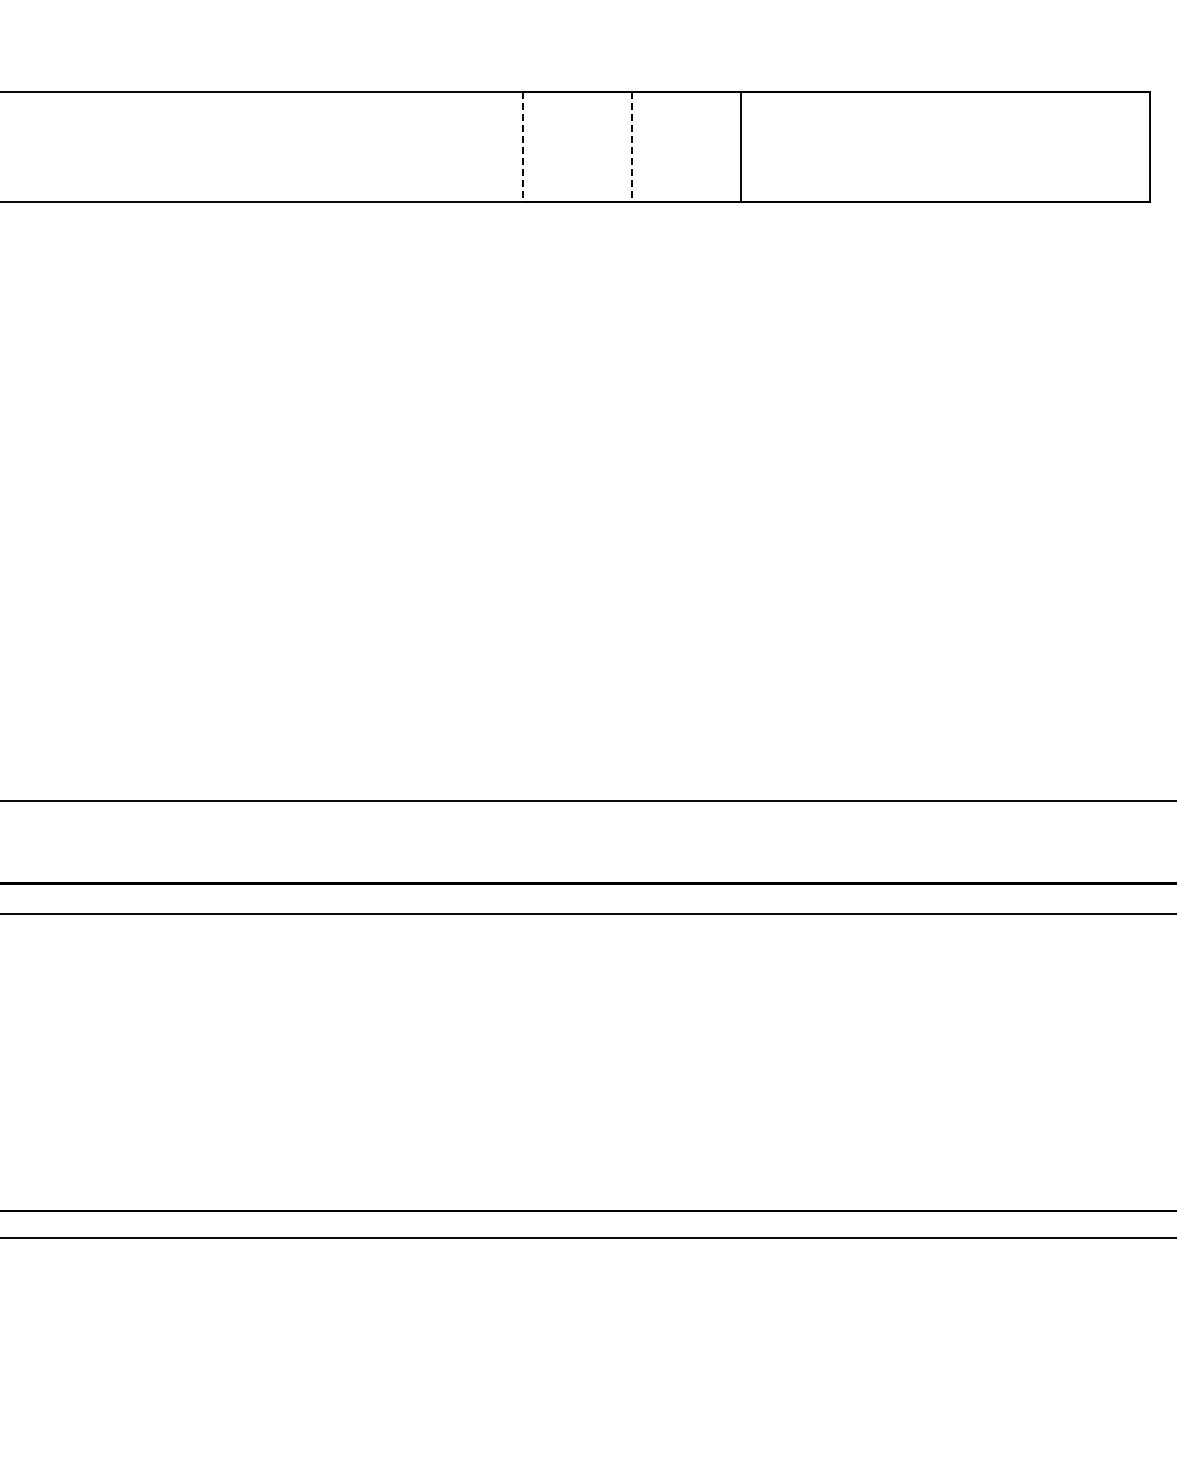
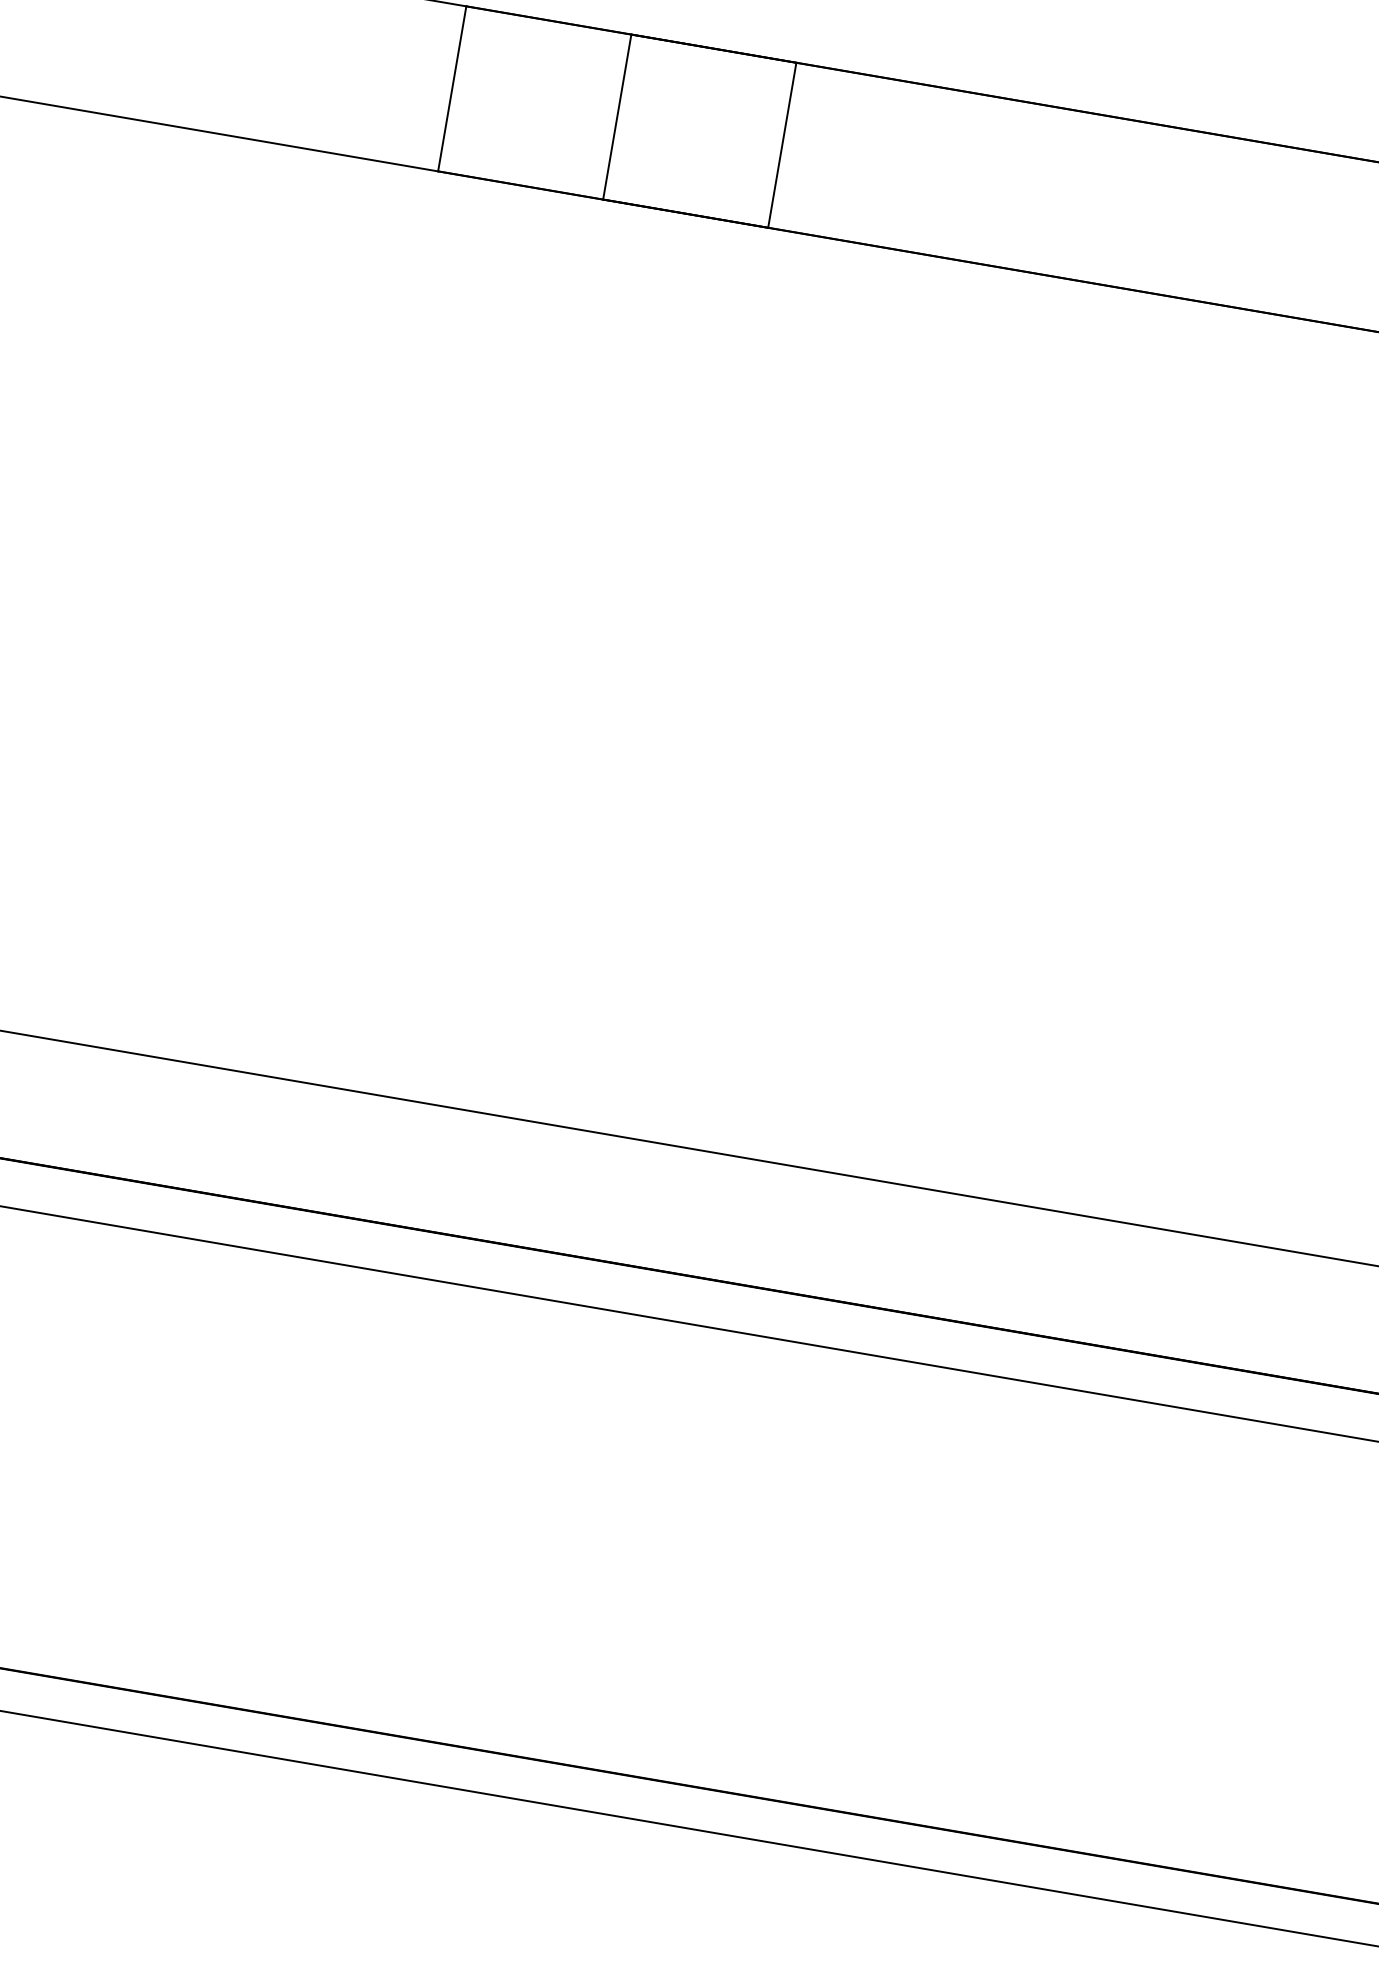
line: (522, 146) -> (452, 88), dashed -> solid
line: (631, 146) -> (617, 116), dashed -> solid

